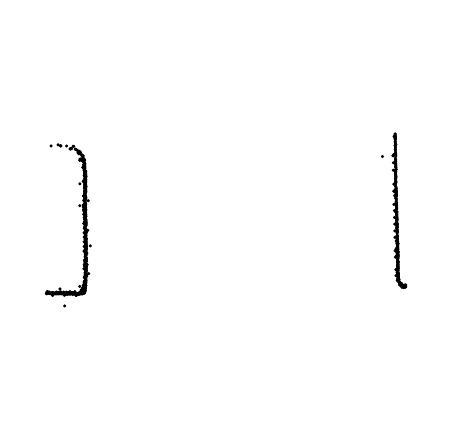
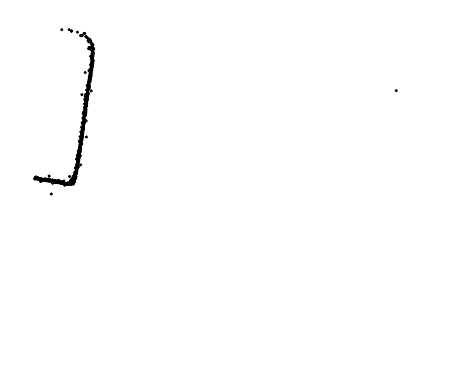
part: (399, 210) -> (405, 147), removed

